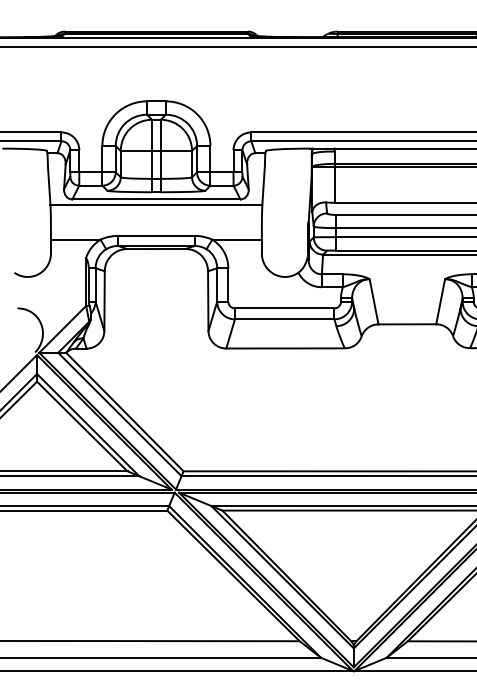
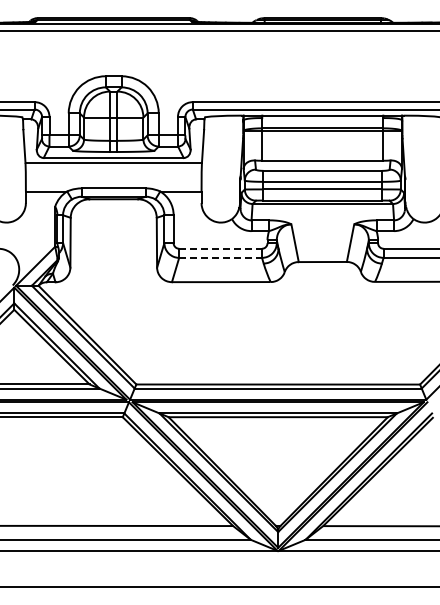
line: (285, 308) -> (221, 248), solid -> dashed
line: (285, 318) -> (221, 257), solid -> dashed

